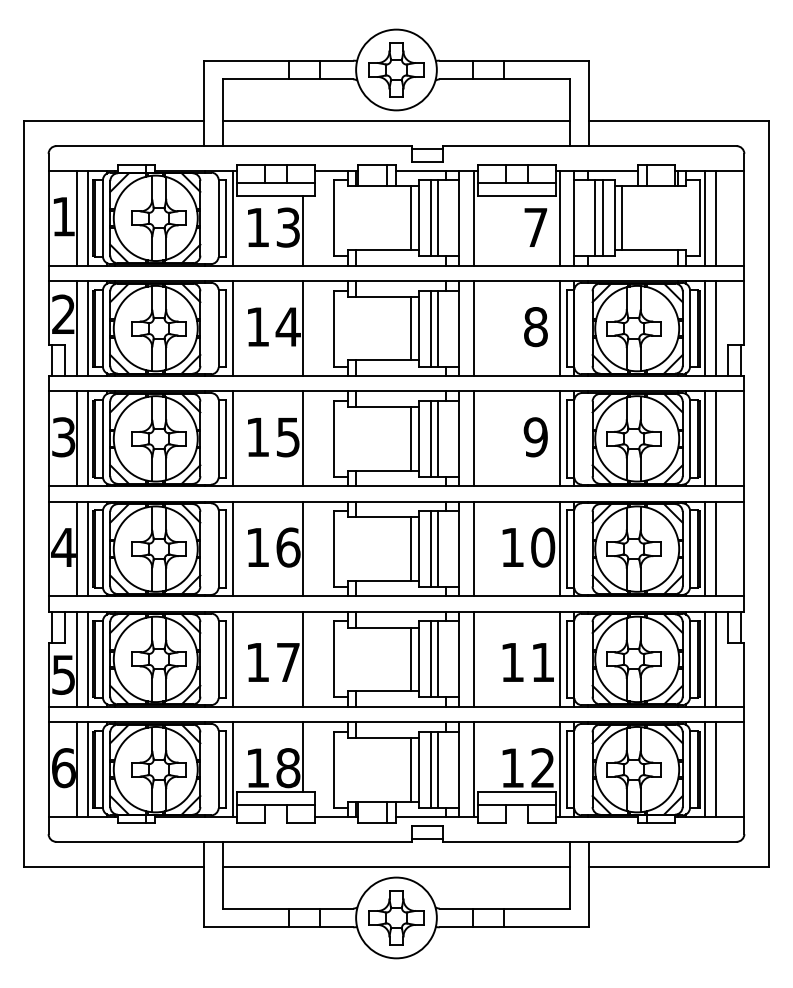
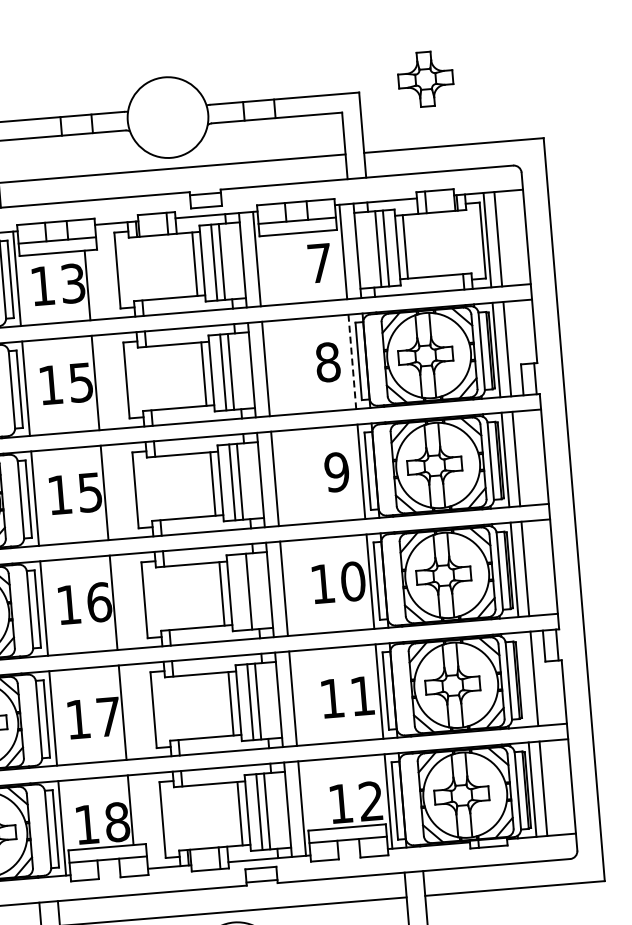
part: (396, 69) -> (425, 78), moved
text: (287, 327) -> (80, 383), 14 -> 15
line: (560, 329) -> (352, 362), solid -> dashed
line: (430, 549) -> (241, 592), removed
line: (704, 659) -> (523, 679), removed

